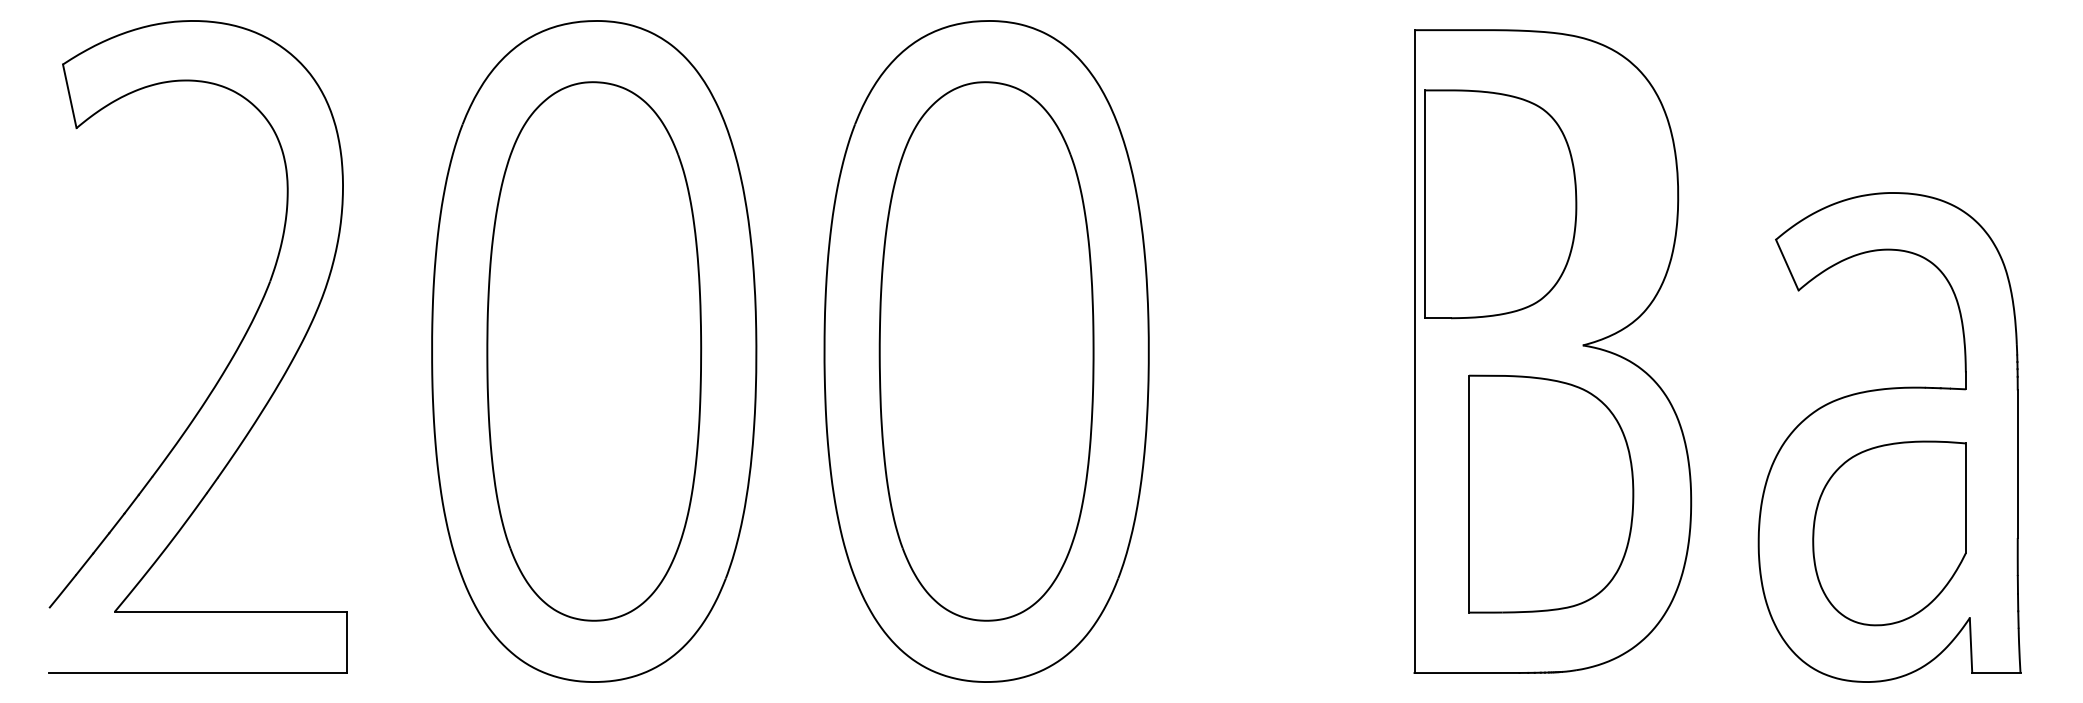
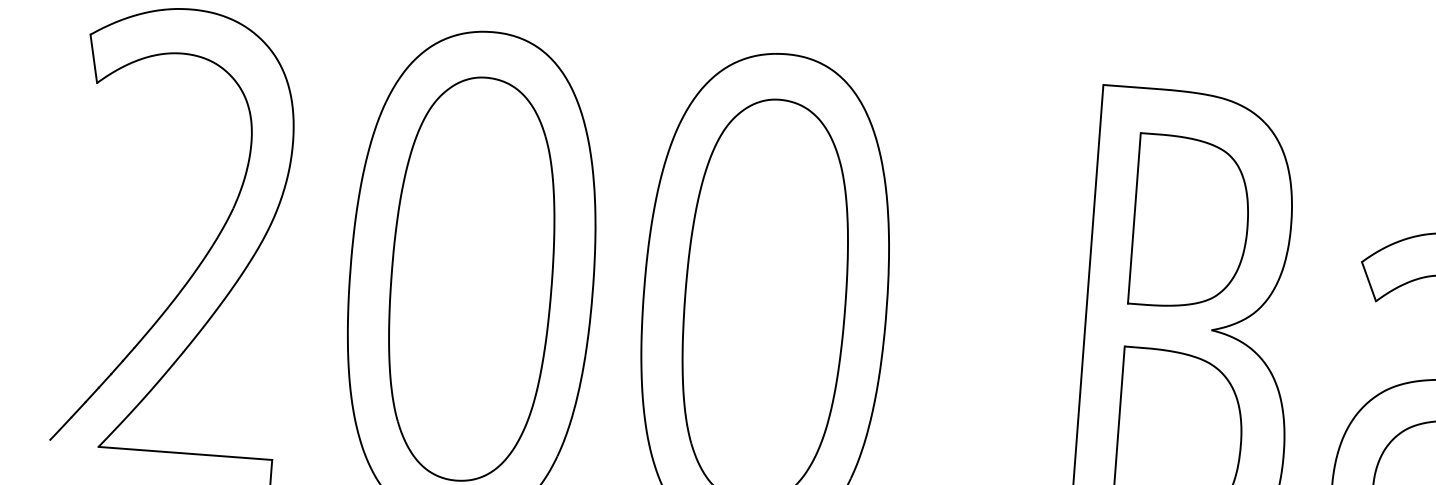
part: (1500, 204) -> (1190, 222), moved

